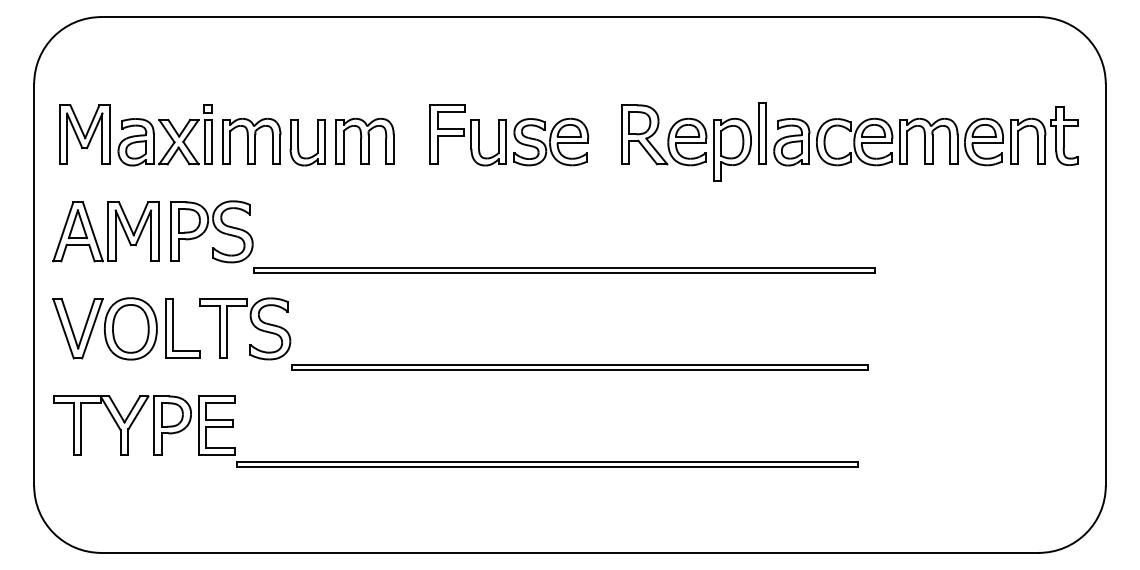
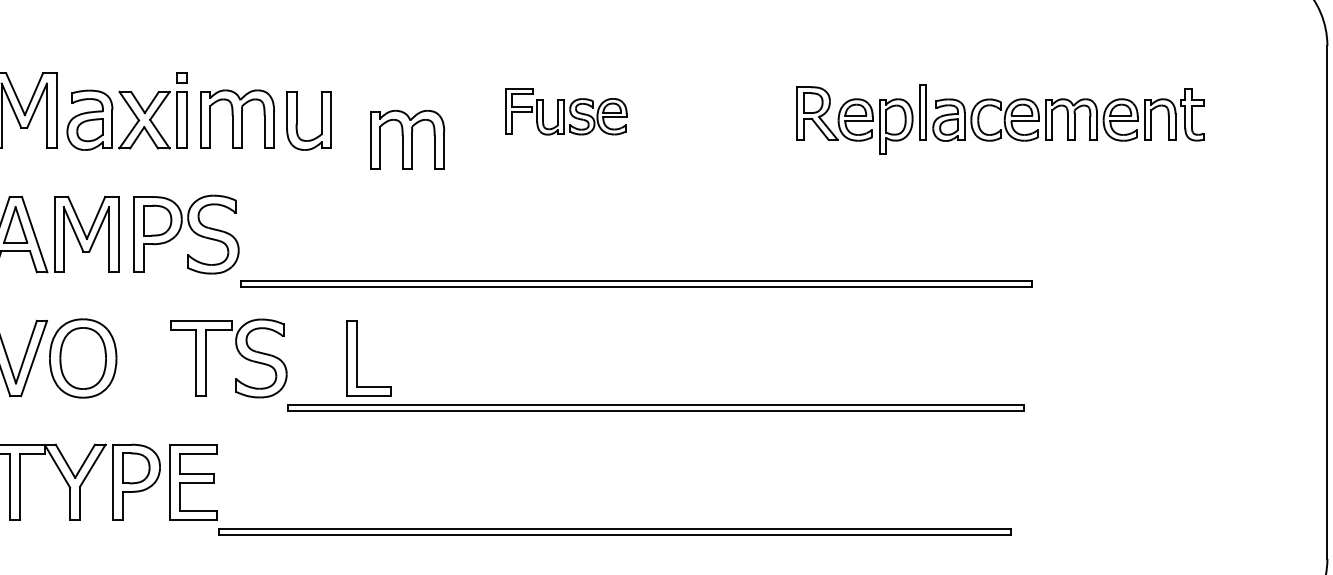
part: (509, 135) -> (566, 111), size x0.6
part: (364, 141) -> (406, 139), moved
part: (849, 141) -> (1000, 119), size x0.7
part: (173, 328) -> (357, 357), moved

